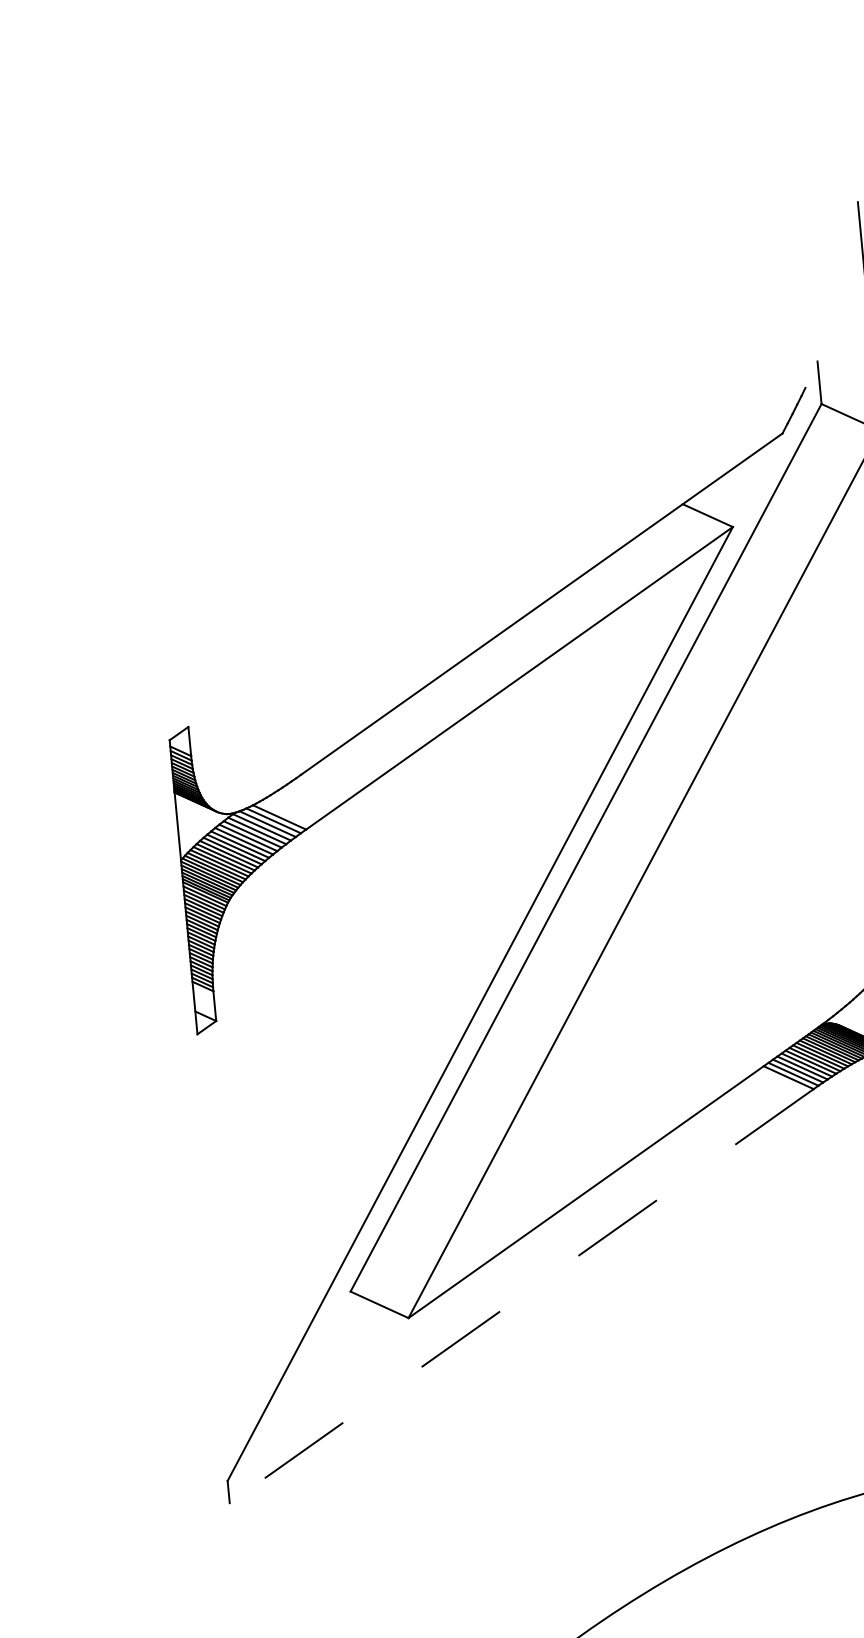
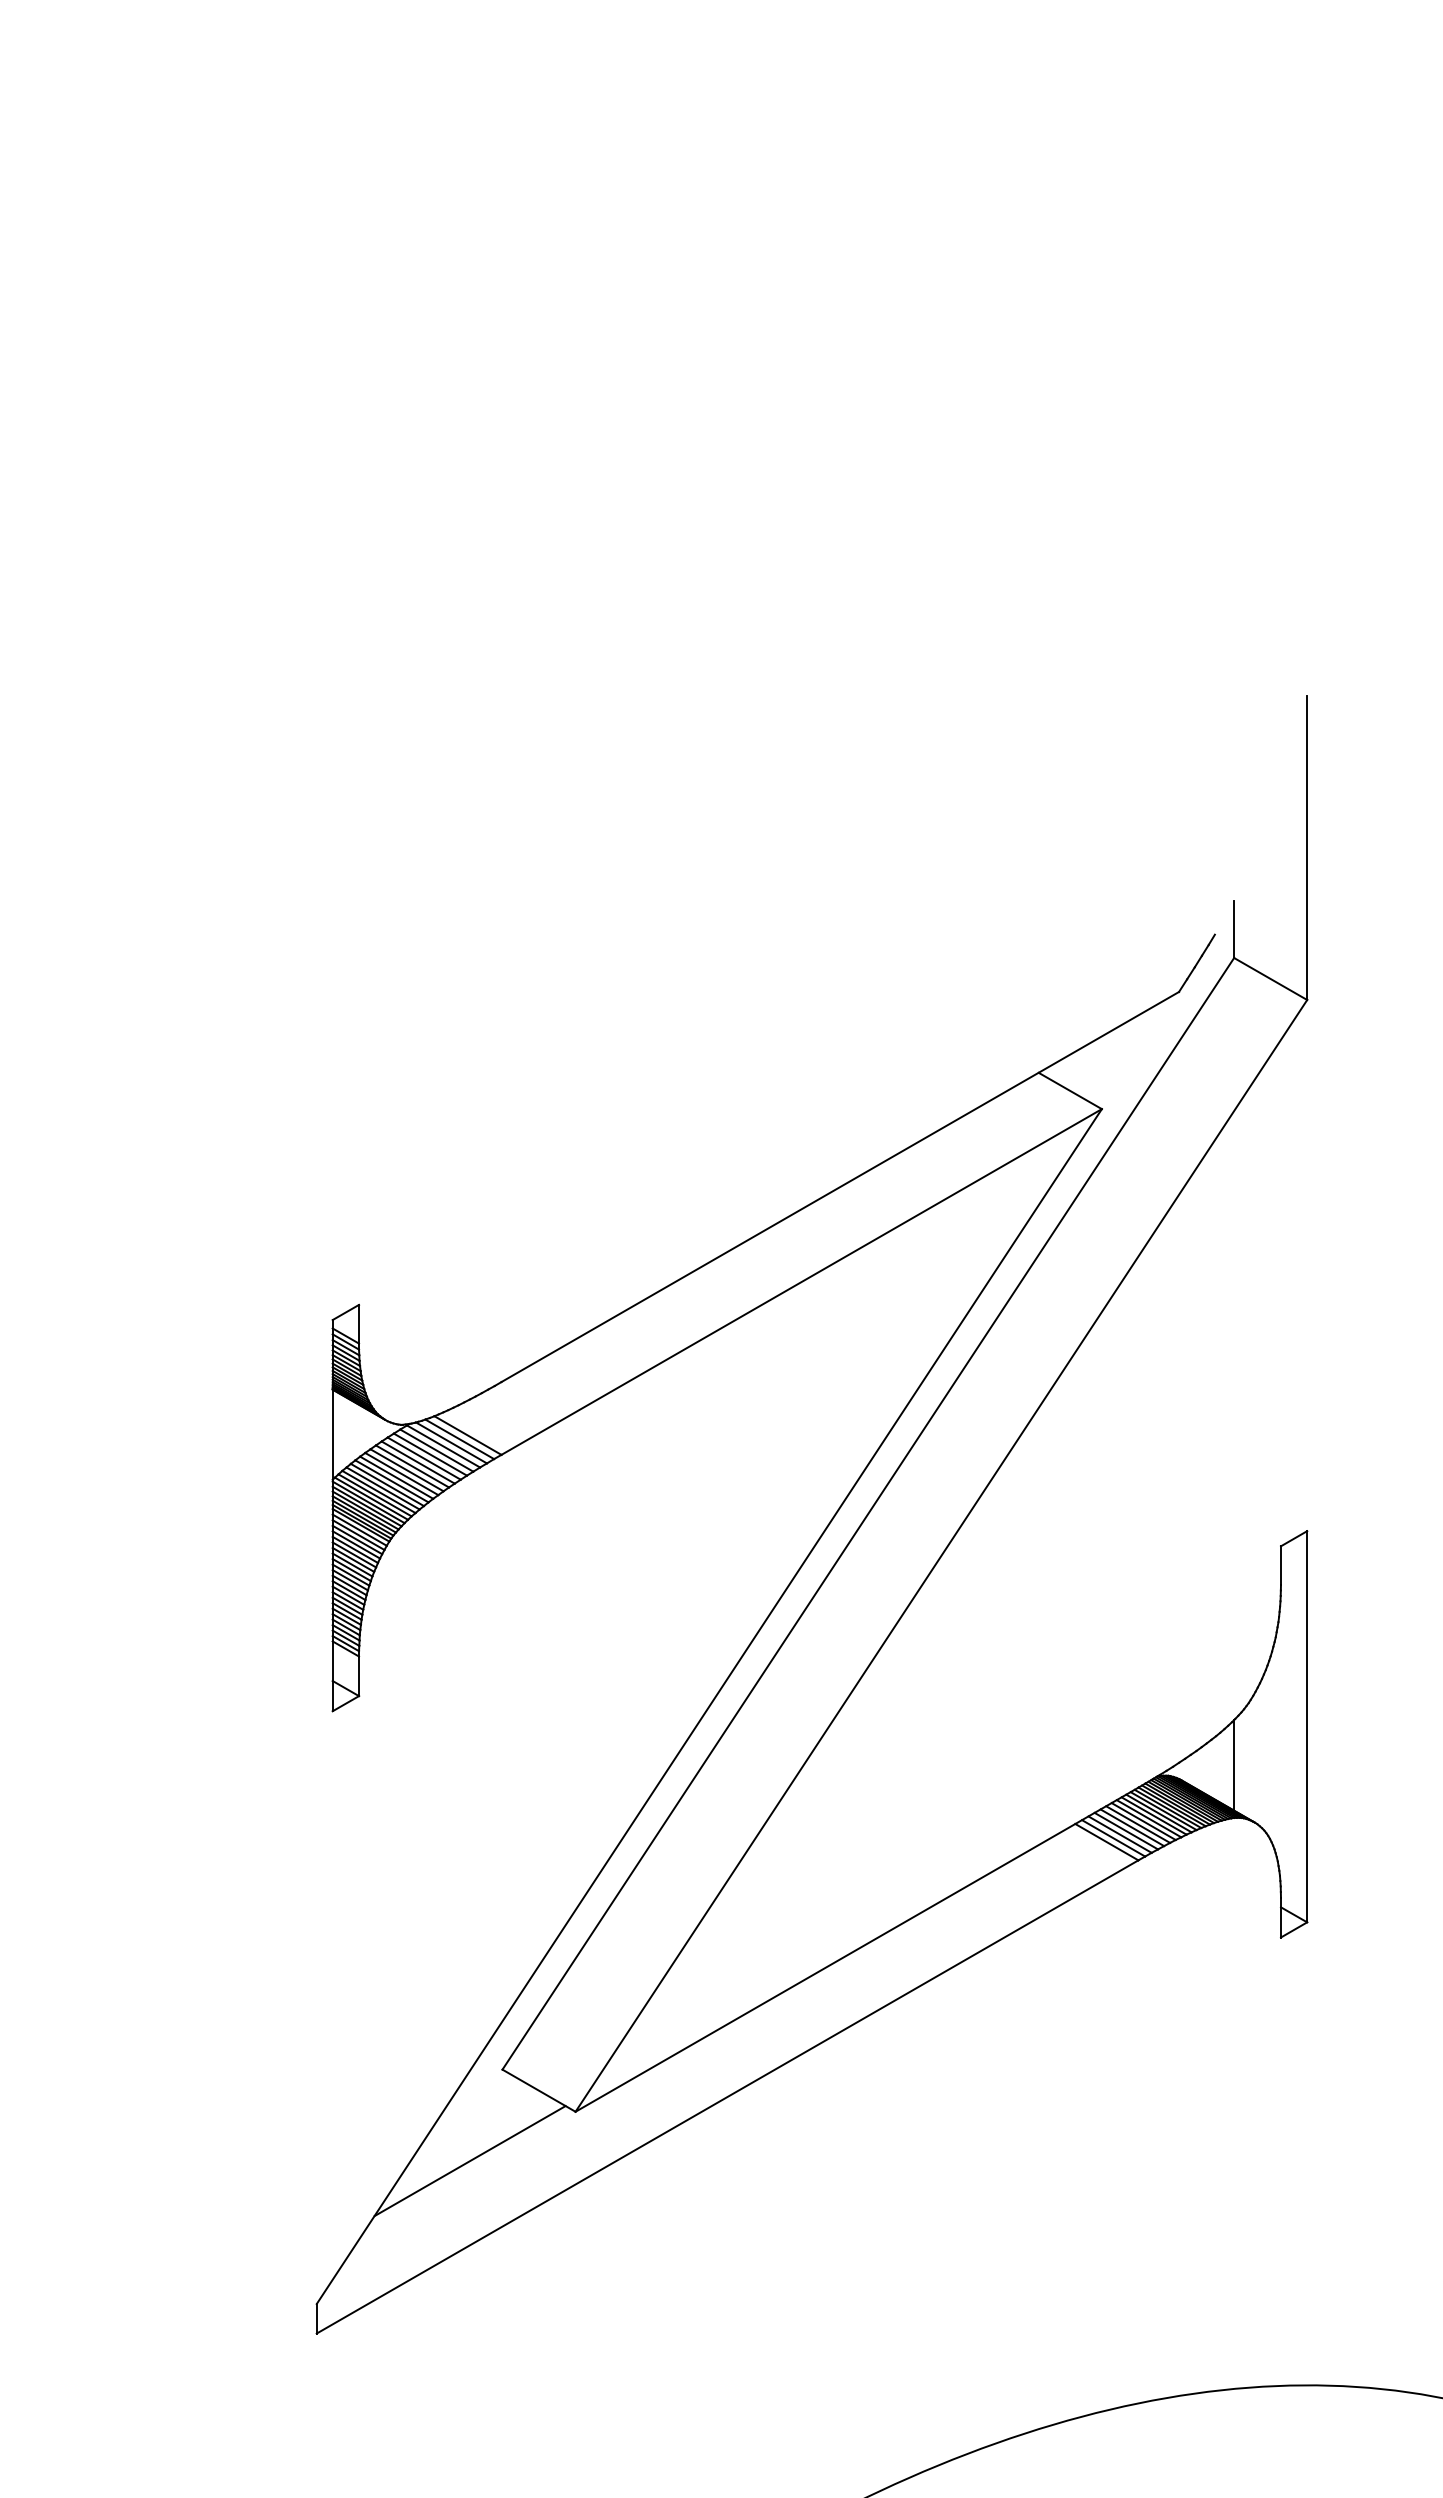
line: (521, 1296) -> (727, 2097), dashed -> solid
line: (332, 1362) -> (469, 2161), added

